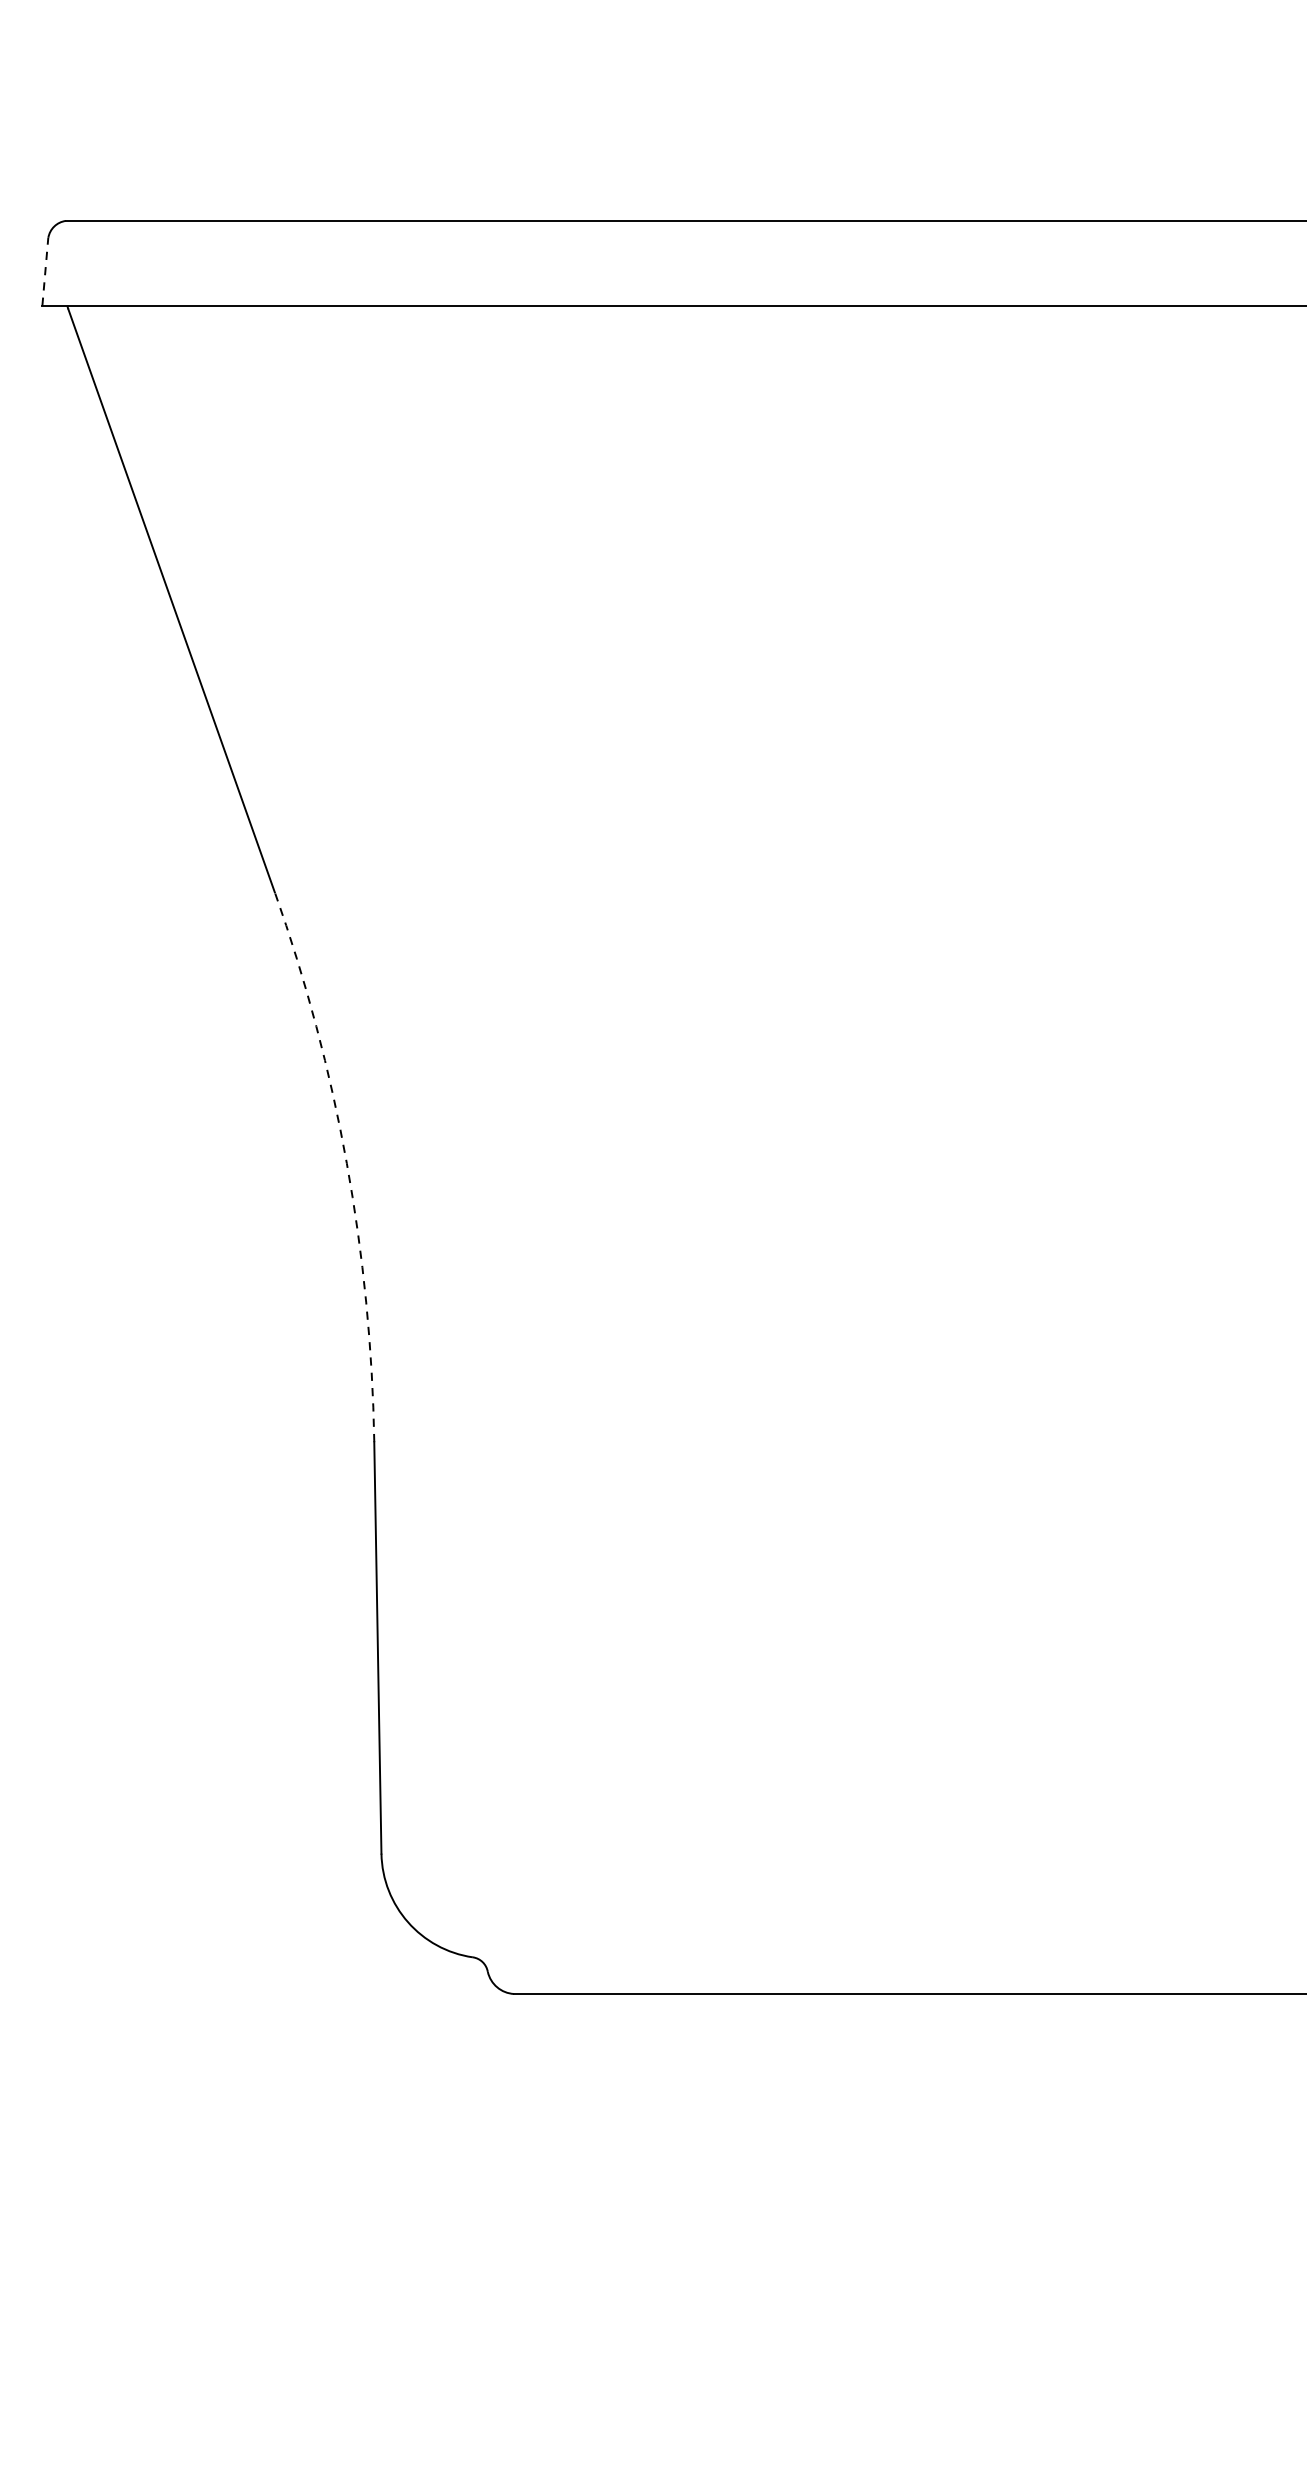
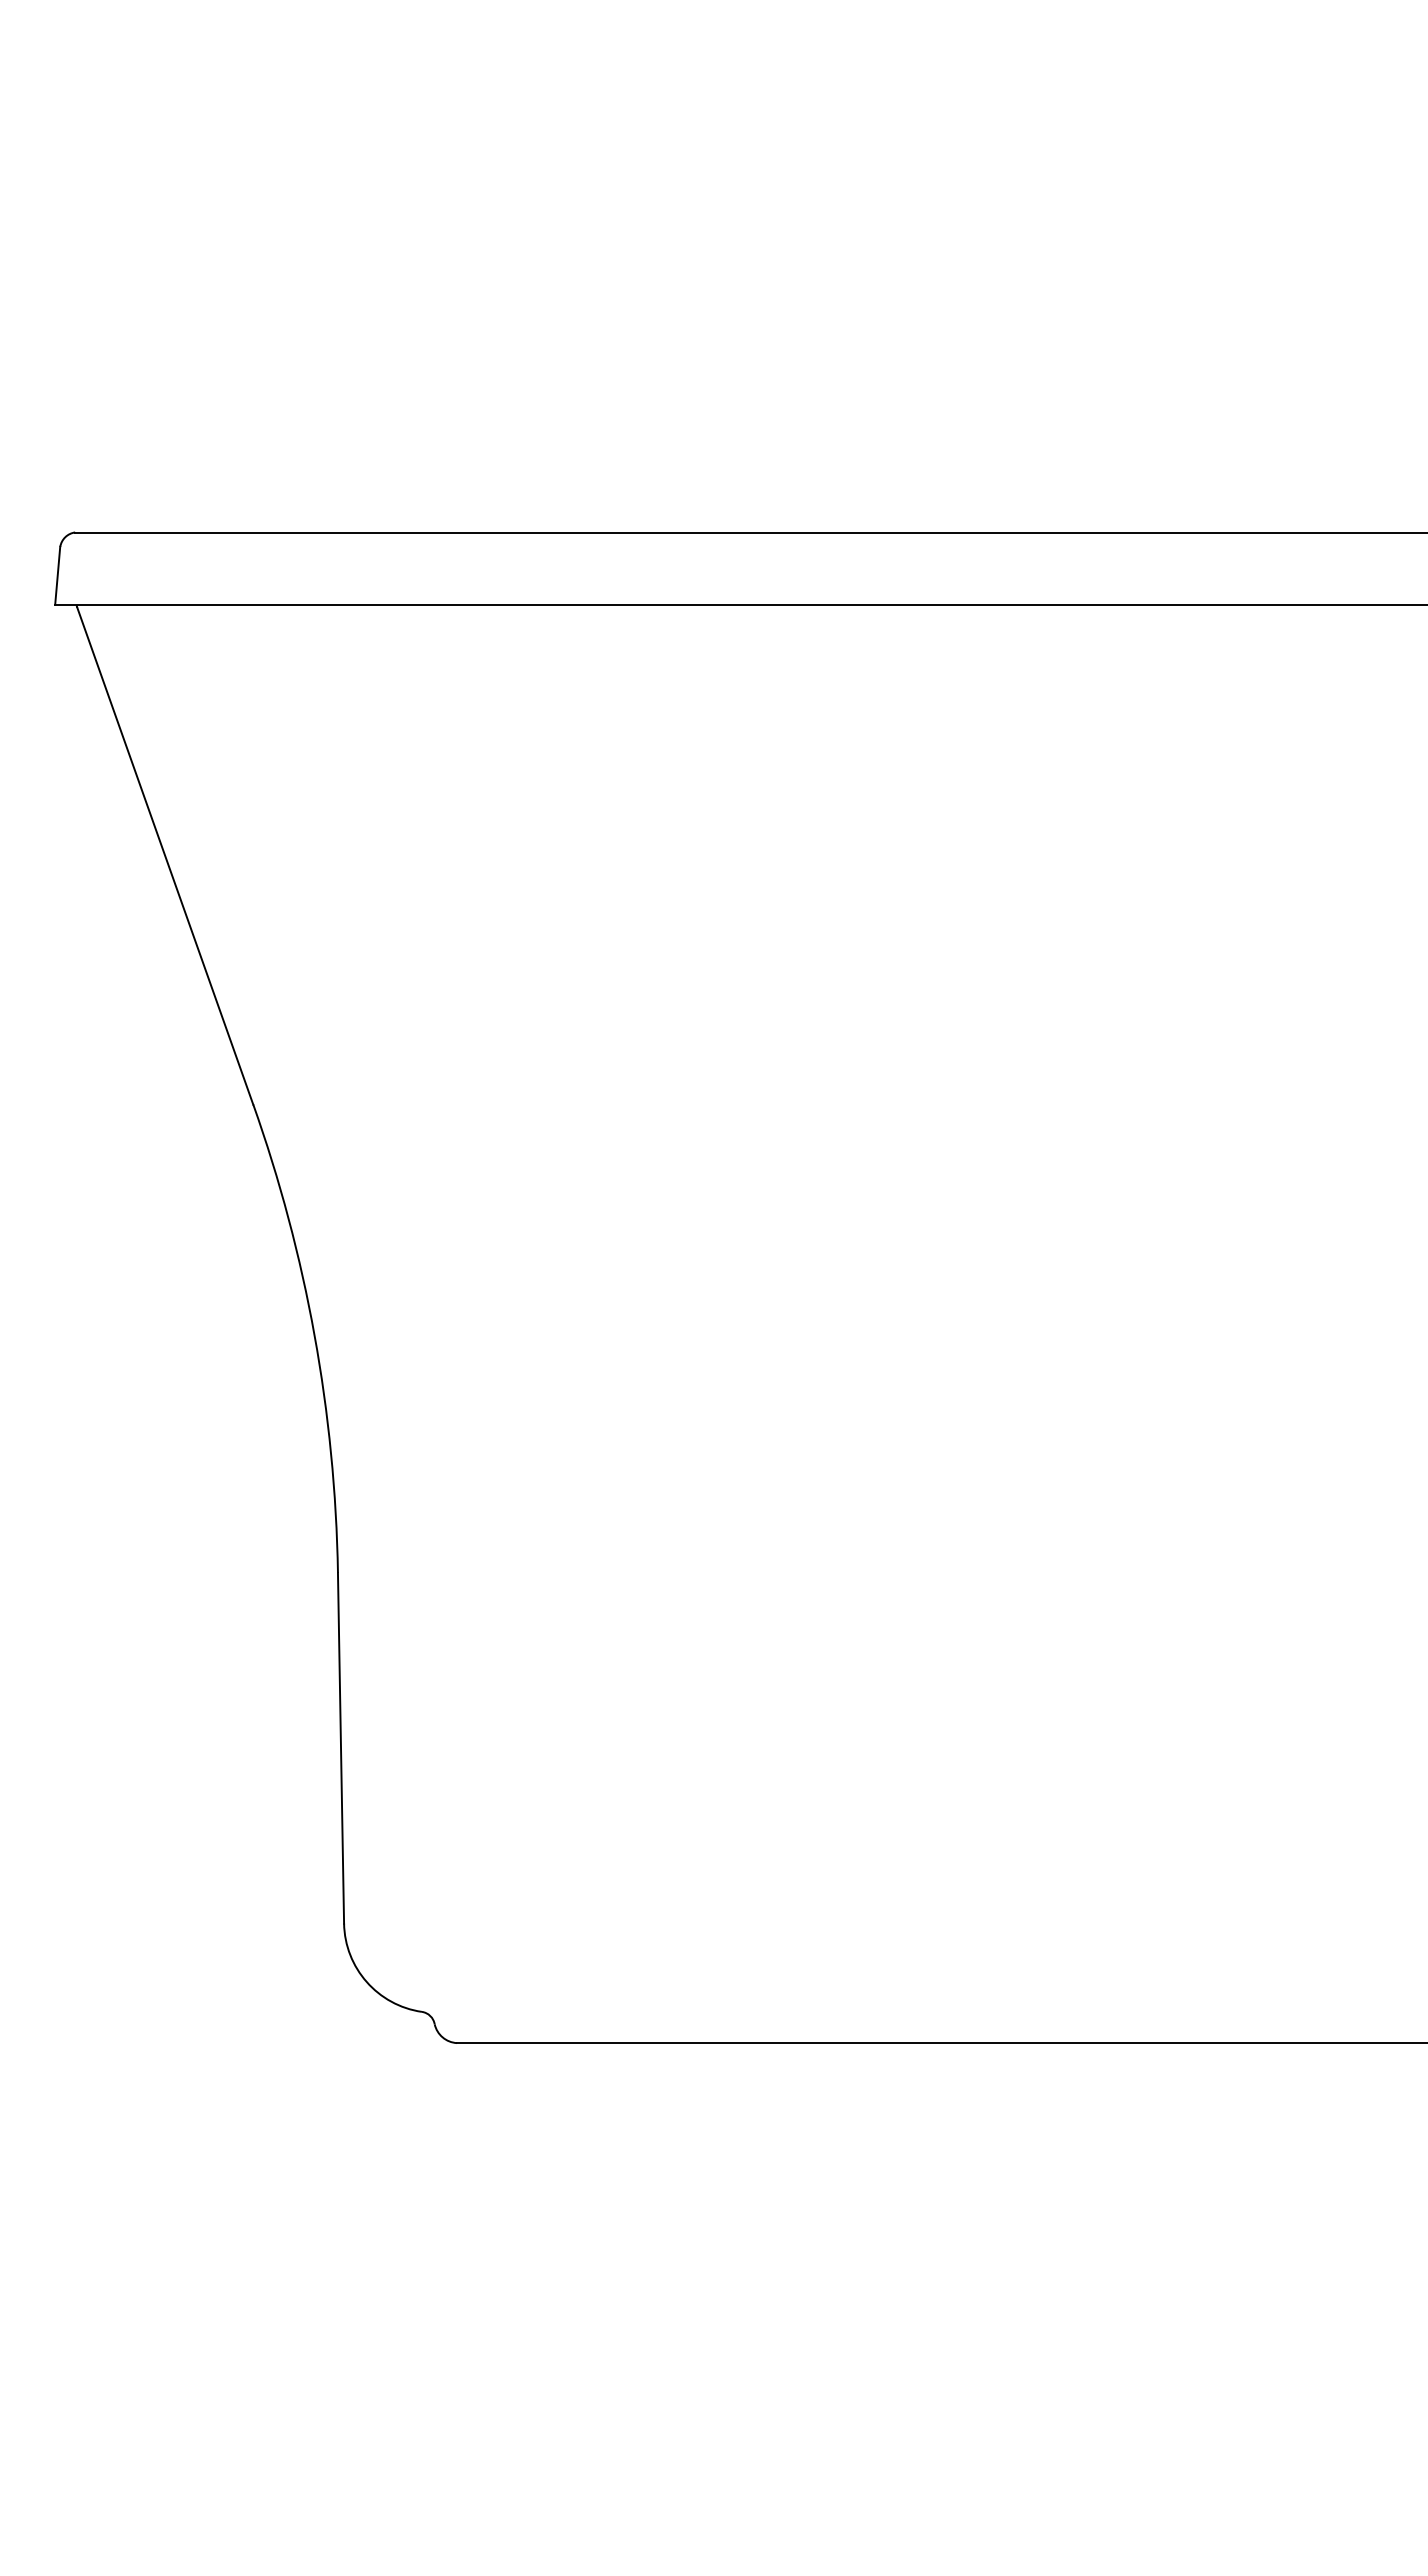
line: (45, 271) -> (57, 575), dashed -> solid
arc: (346, 1163) -> (314, 1335), dashed -> solid

